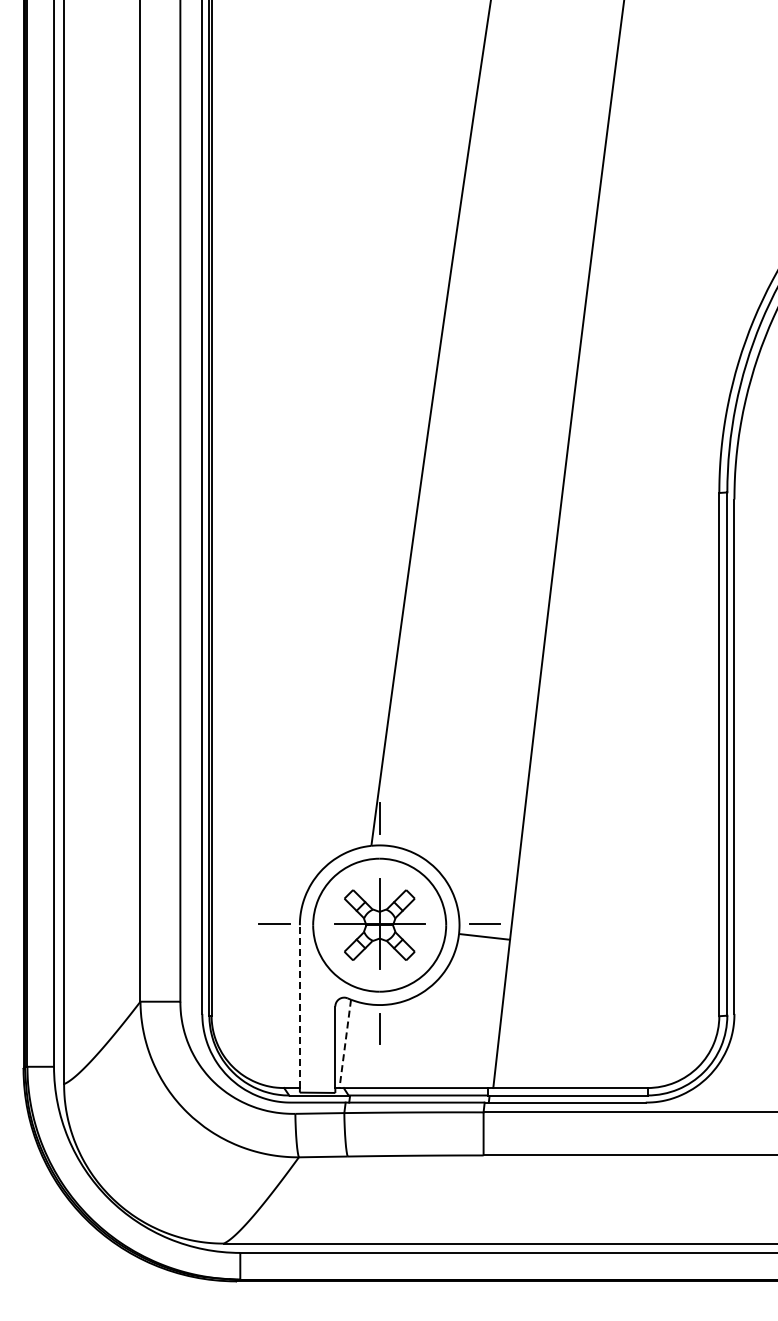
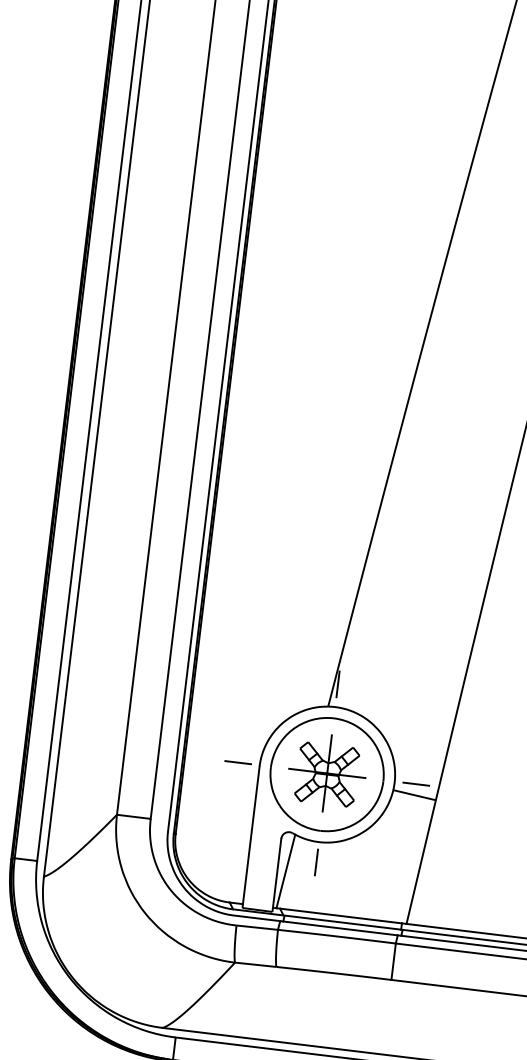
line: (299, 1006) -> (250, 835), dashed -> solid
line: (345, 1043) -> (286, 871), dashed -> solid

